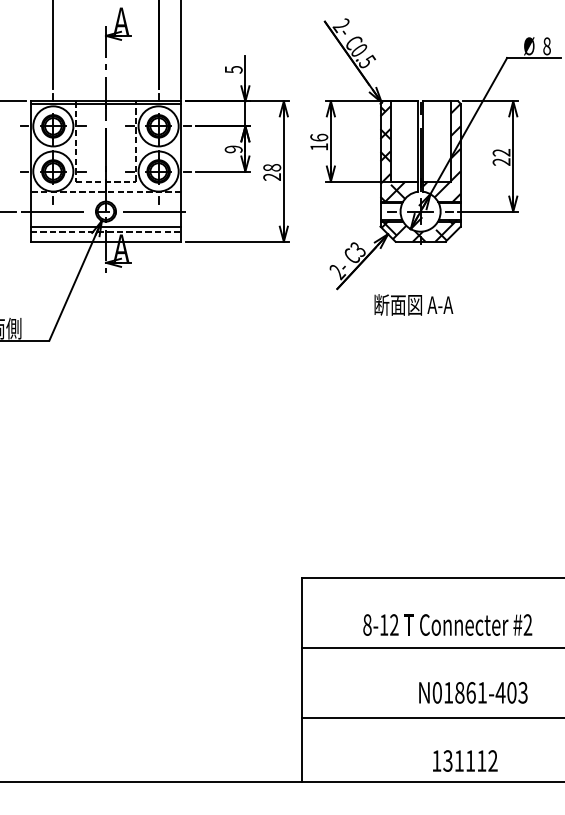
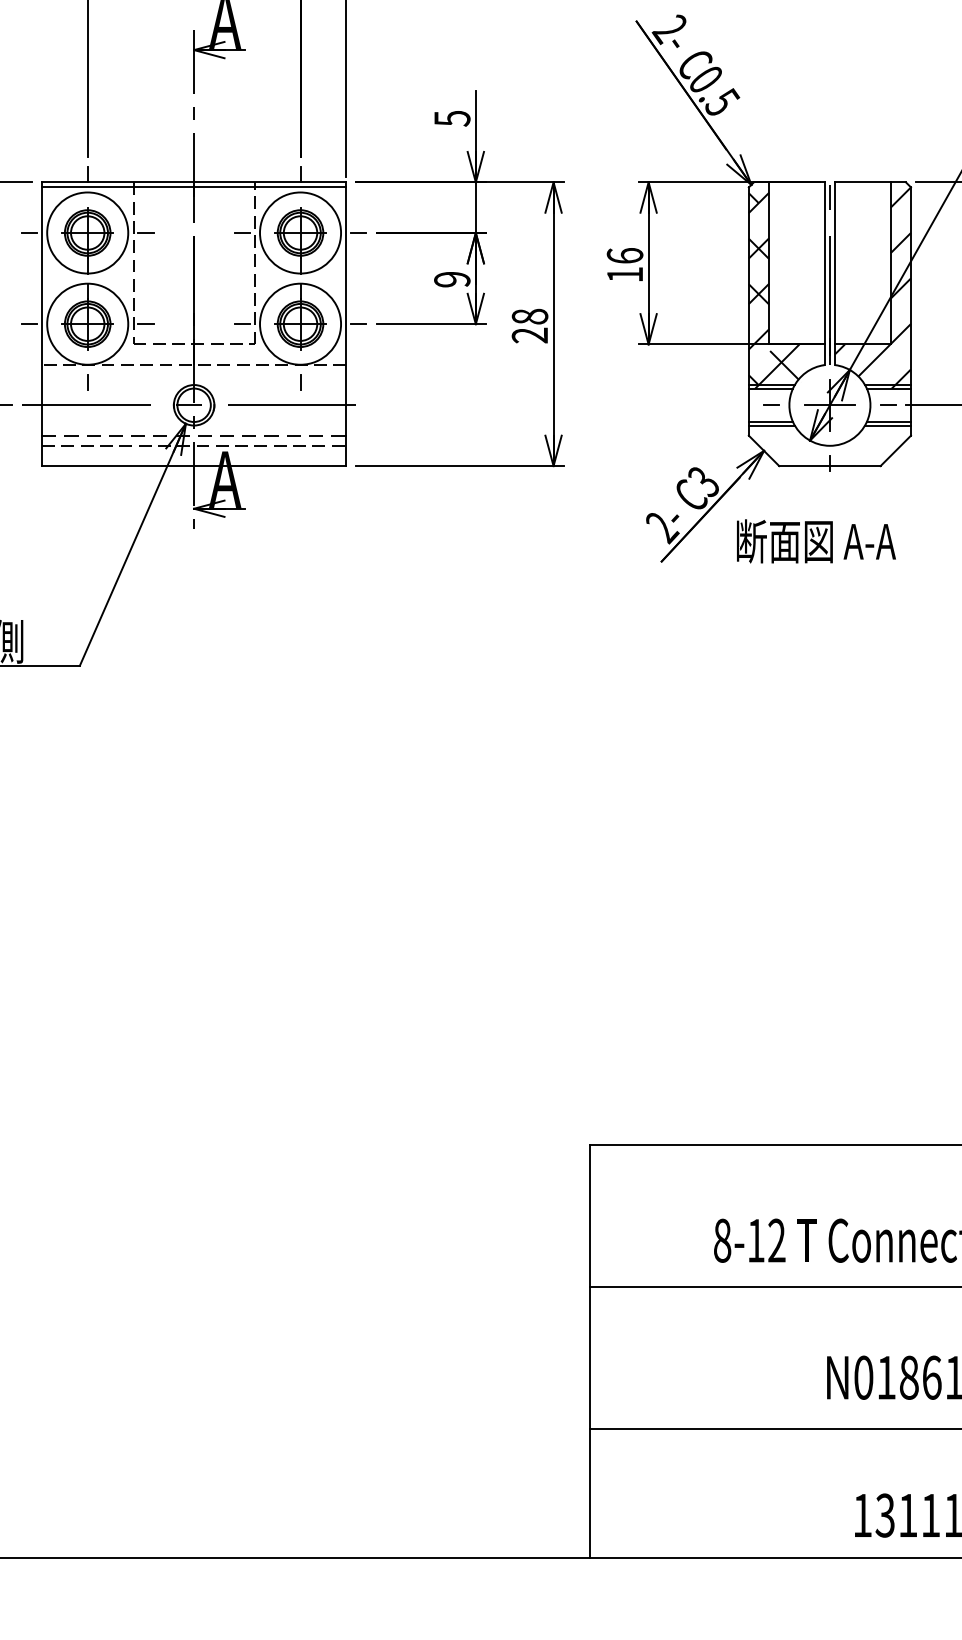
line: (106, 226) -> (195, 435), solid -> dashed
hatch: (419, 230) -> (827, 443), removed
text: (413, 304) -> (815, 540), moved

